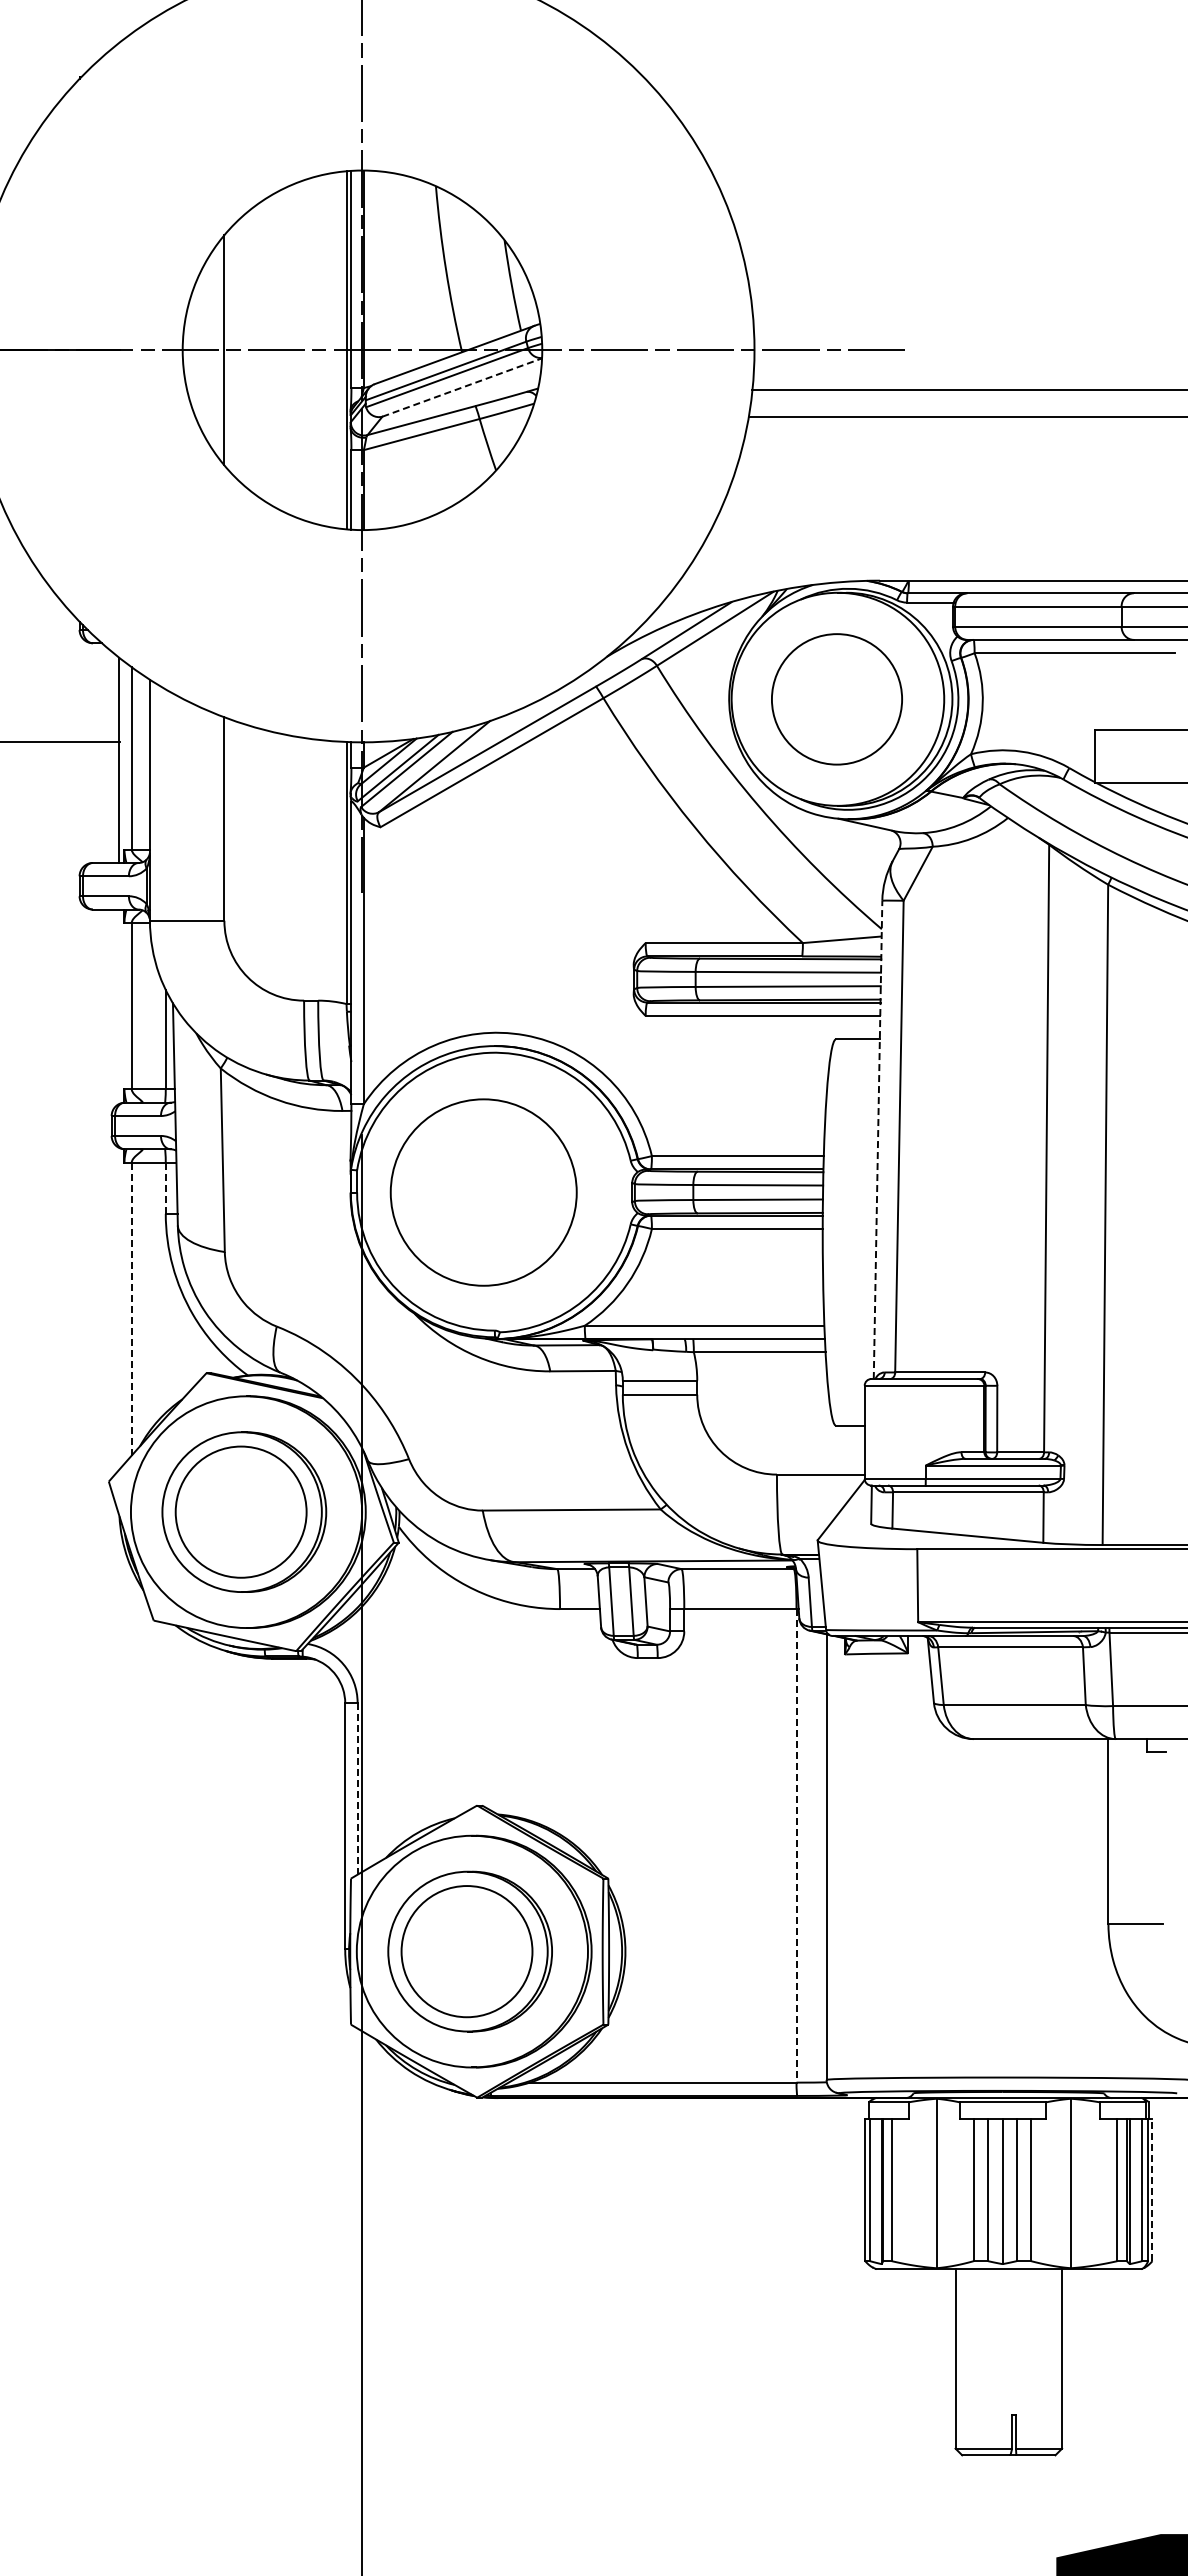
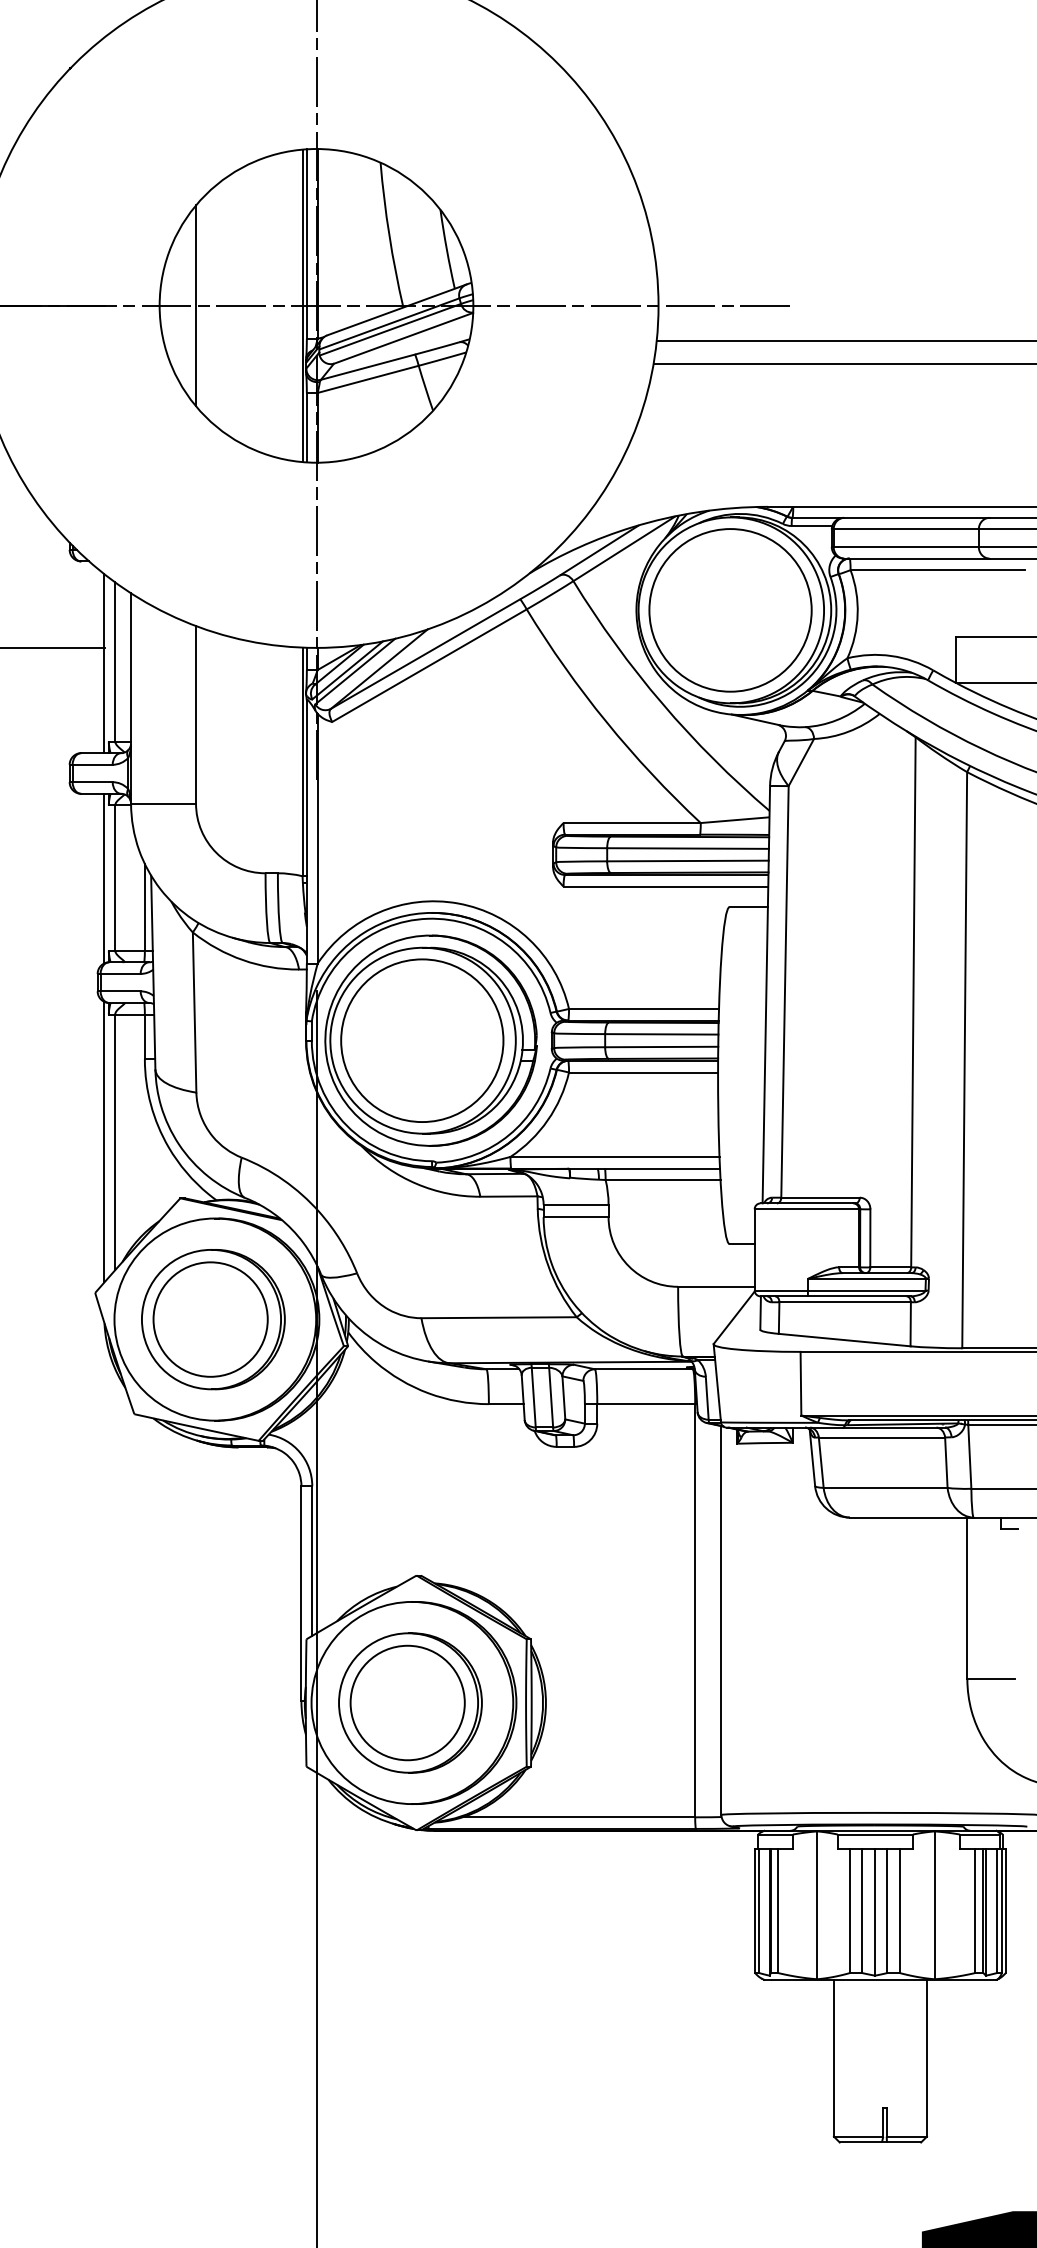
line: (462, 387) -> (403, 338), dashed -> solid
part: (836, 699) -> (730, 610), size x1.43
line: (119, 1006) -> (104, 878), added
line: (878, 1139) -> (766, 994), dashed -> solid
line: (165, 1188) -> (144, 1037), dashed -> solid
part: (493, 1192) -> (430, 1040), added
line: (119, 1308) -> (104, 1141), added
line: (131, 1308) -> (114, 1141), dashed -> solid
line: (357, 1788) -> (312, 1560), dashed -> solid
line: (796, 1845) -> (695, 1610), dashed -> solid
line: (1152, 2189) -> (1005, 1910), dashed -> solid

